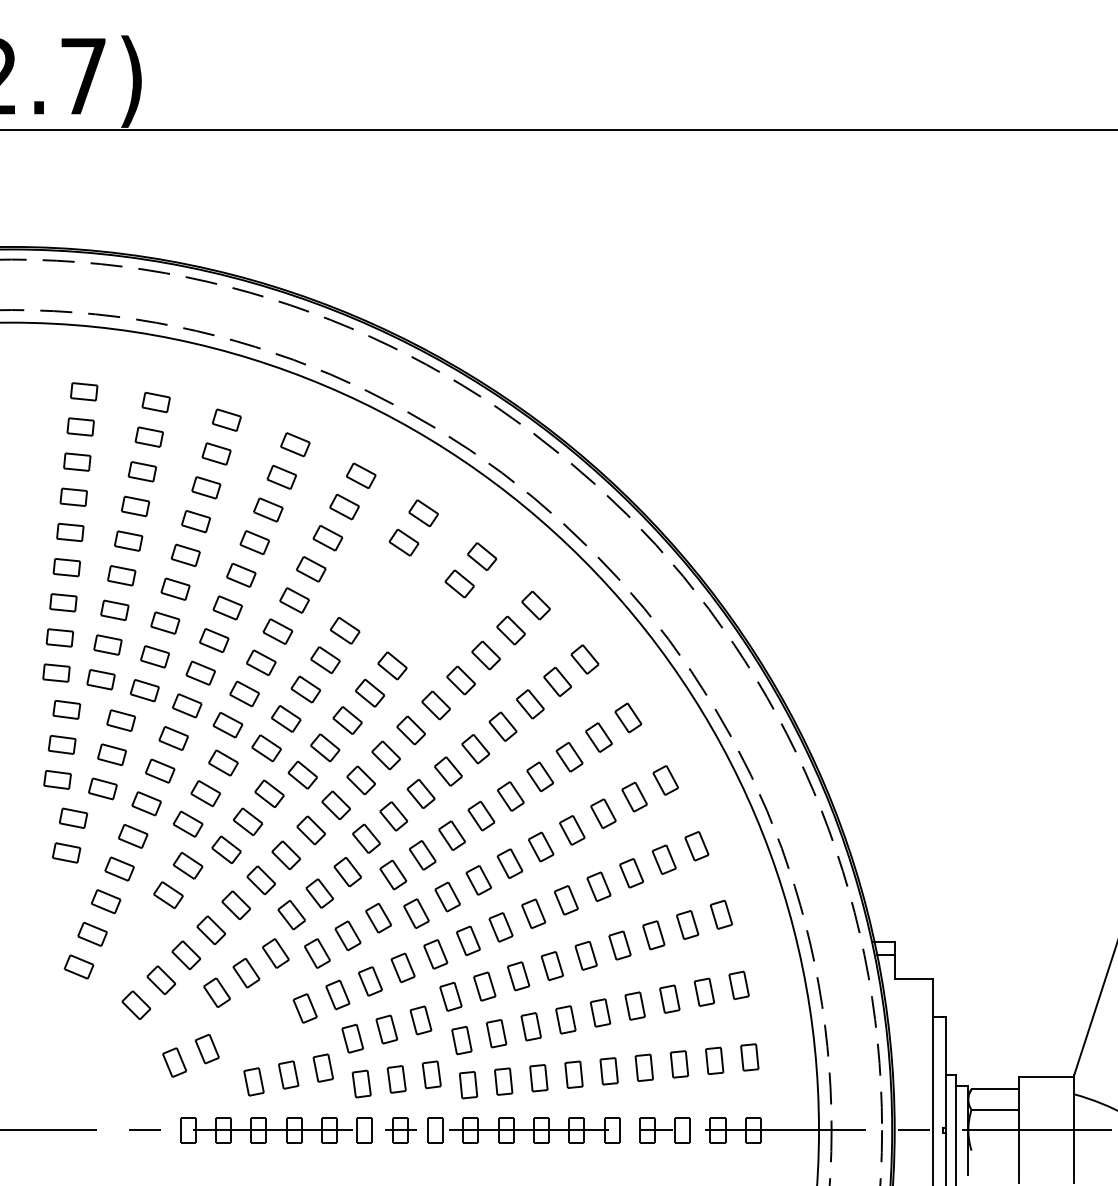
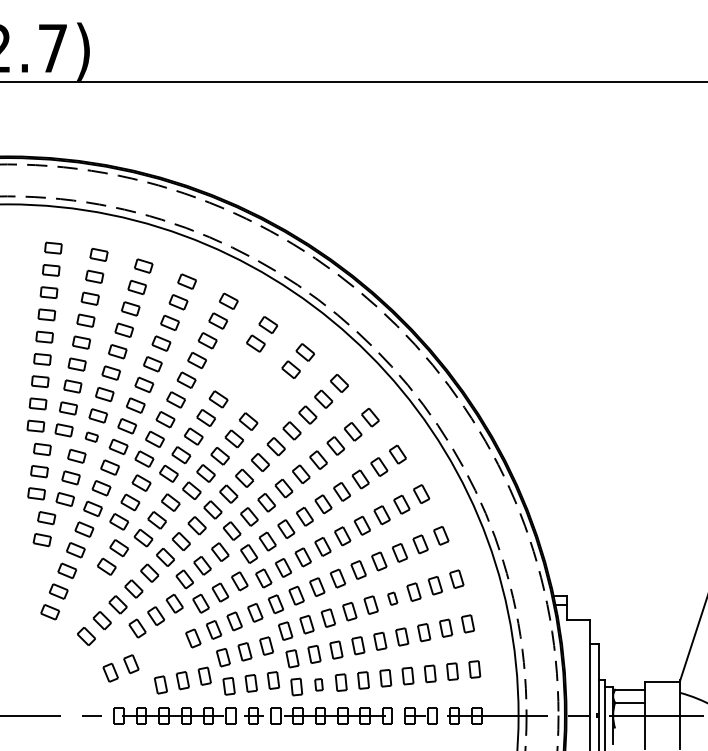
part: (144, 689) -> (91, 436), size x0.7
part: (619, 945) -> (392, 598), size x0.7
part: (502, 1081) -> (318, 684), size x0.7

